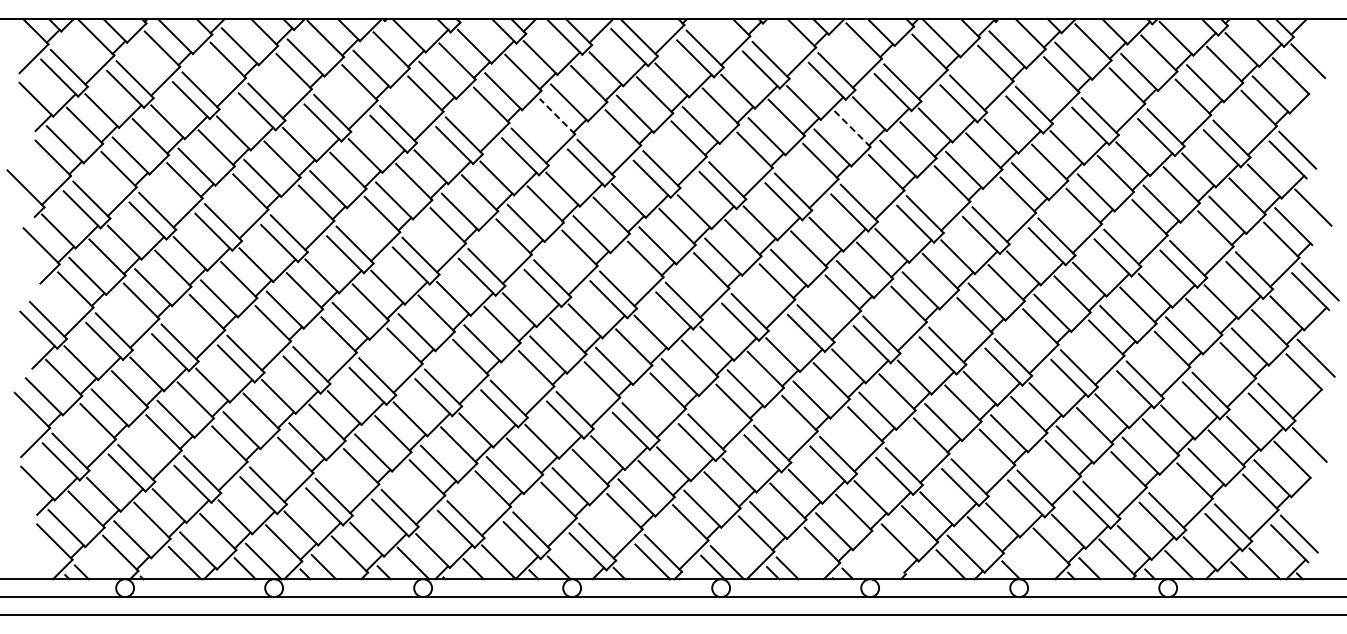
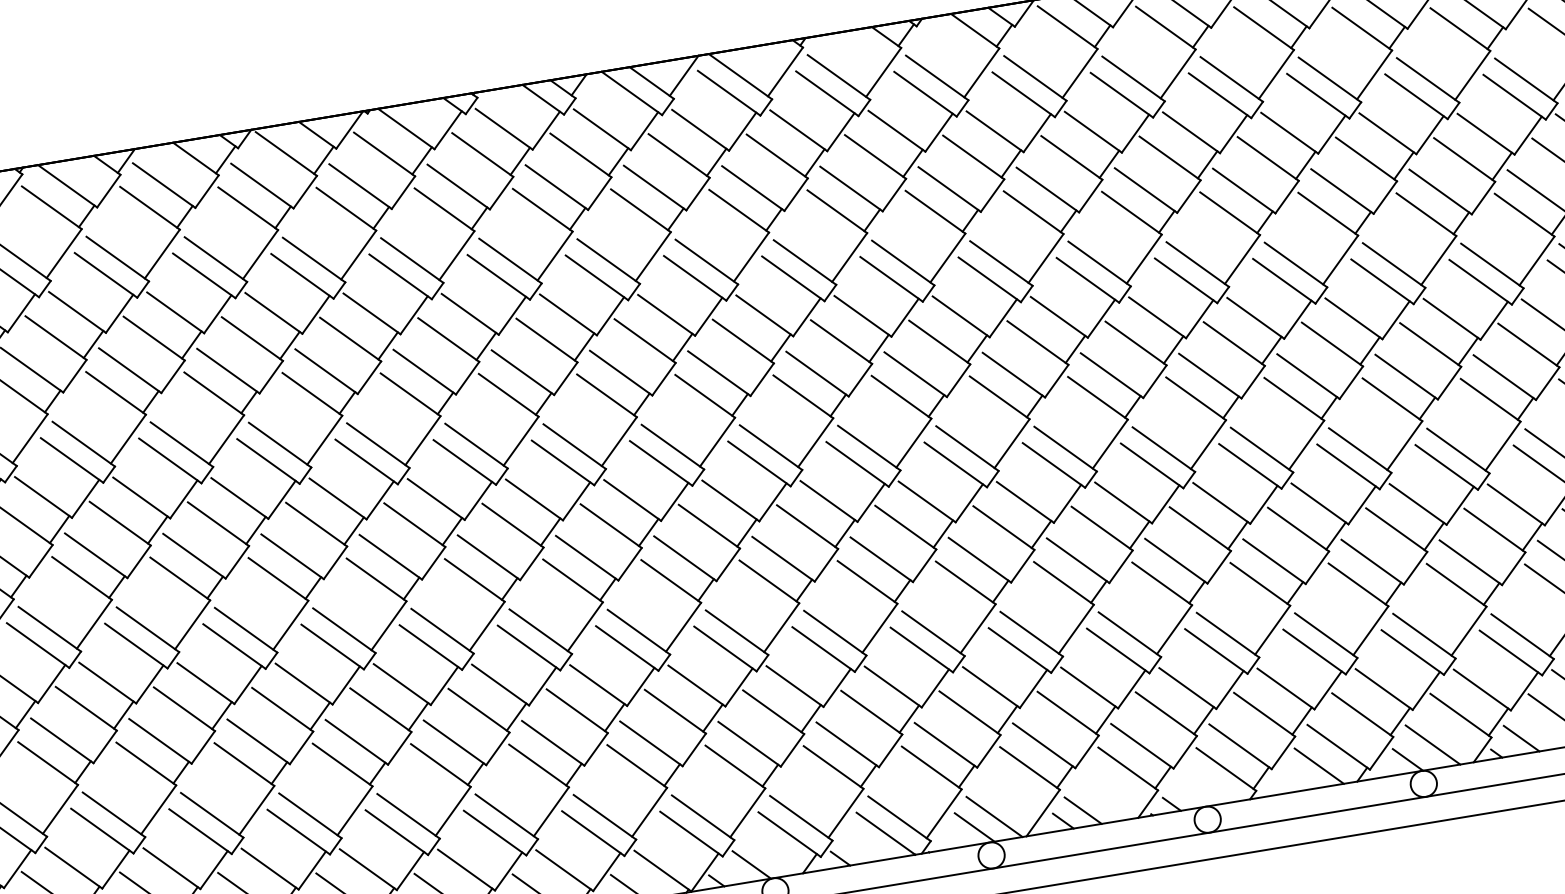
line: (557, 116) -> (640, 210), dashed -> solid
line: (852, 129) -> (1071, 158), dashed -> solid
line: (887, 556) -> (1225, 769), added
line: (1029, 562) -> (1432, 744), added

